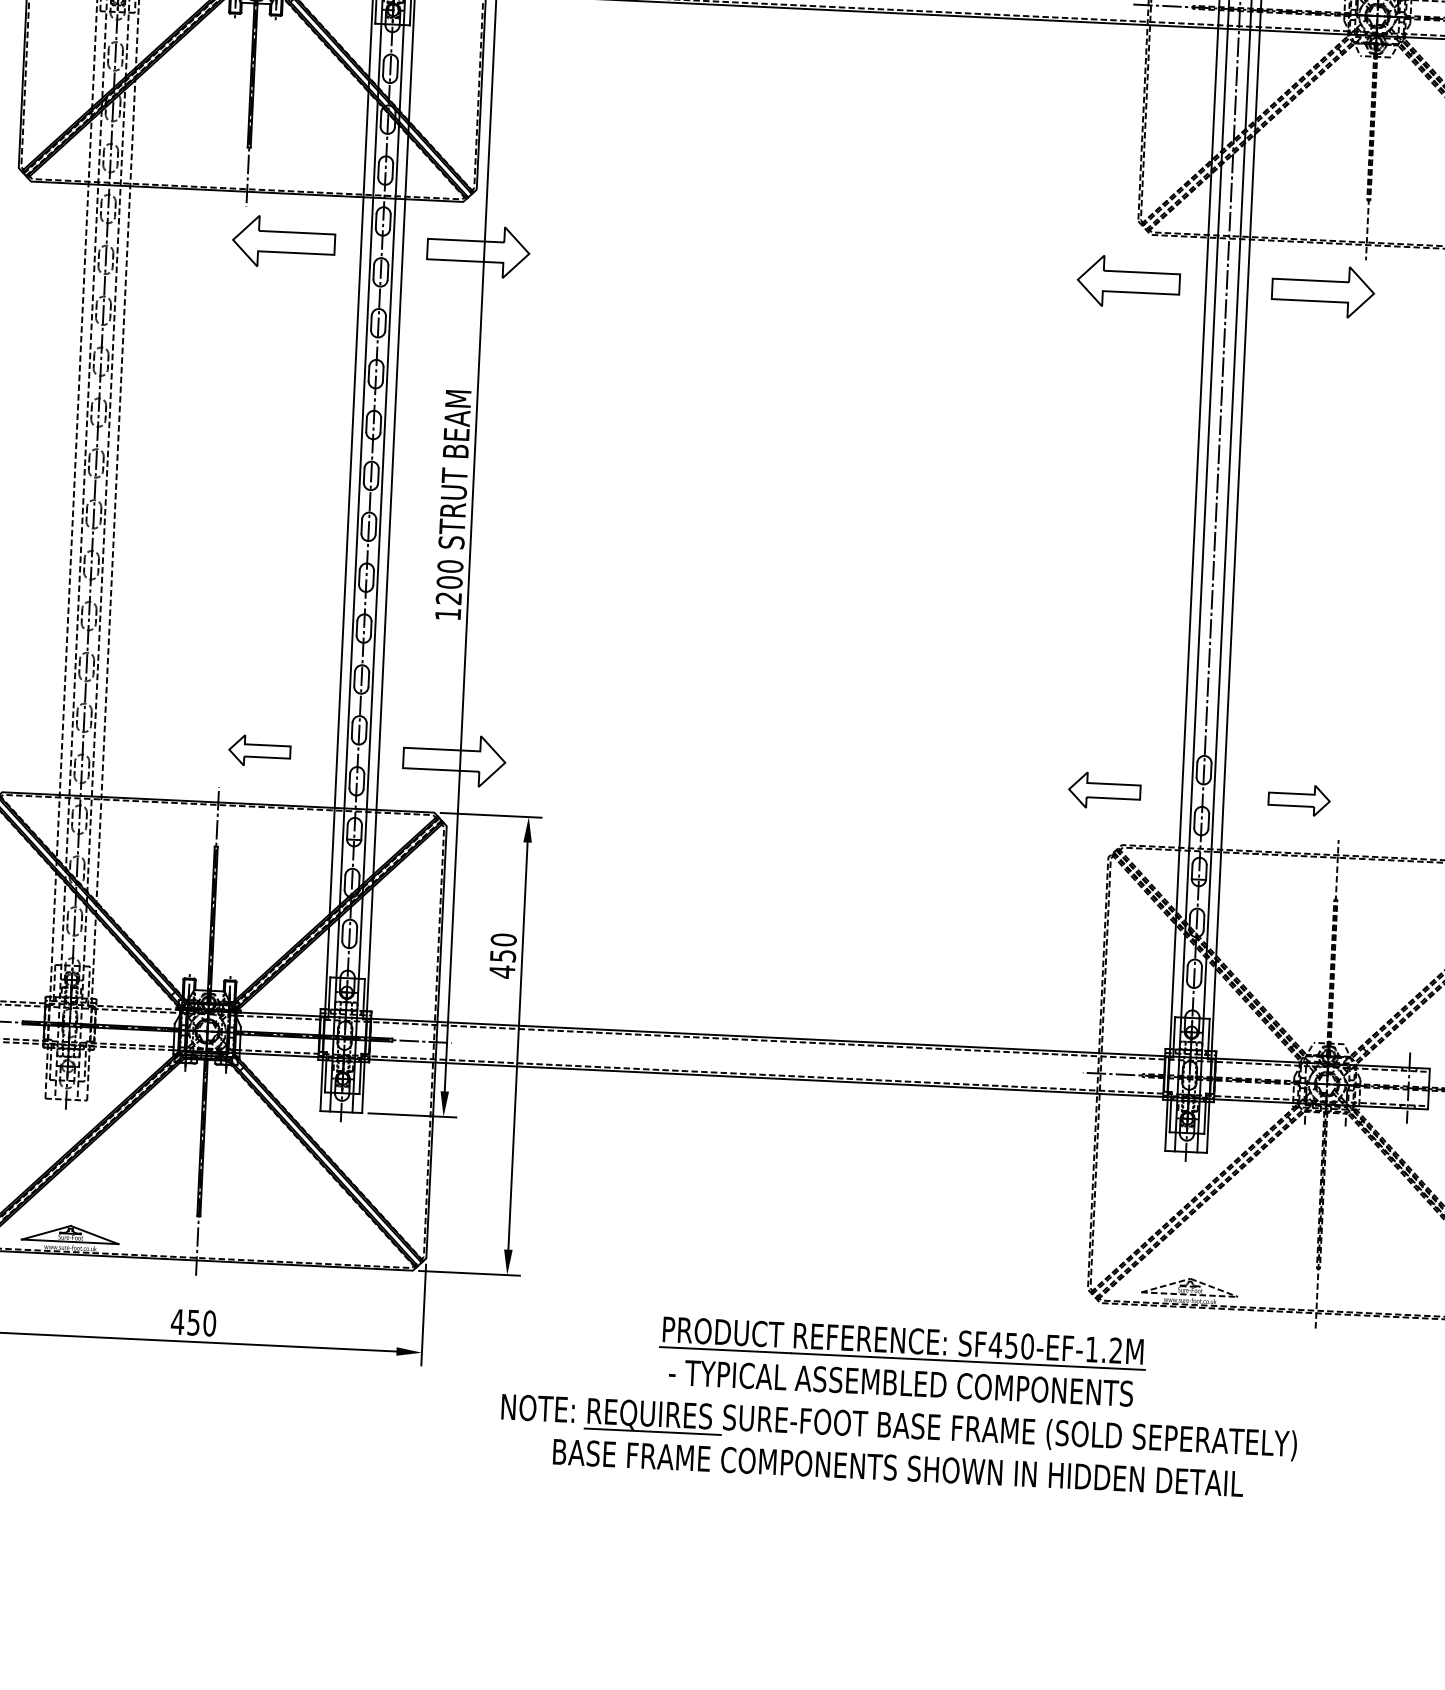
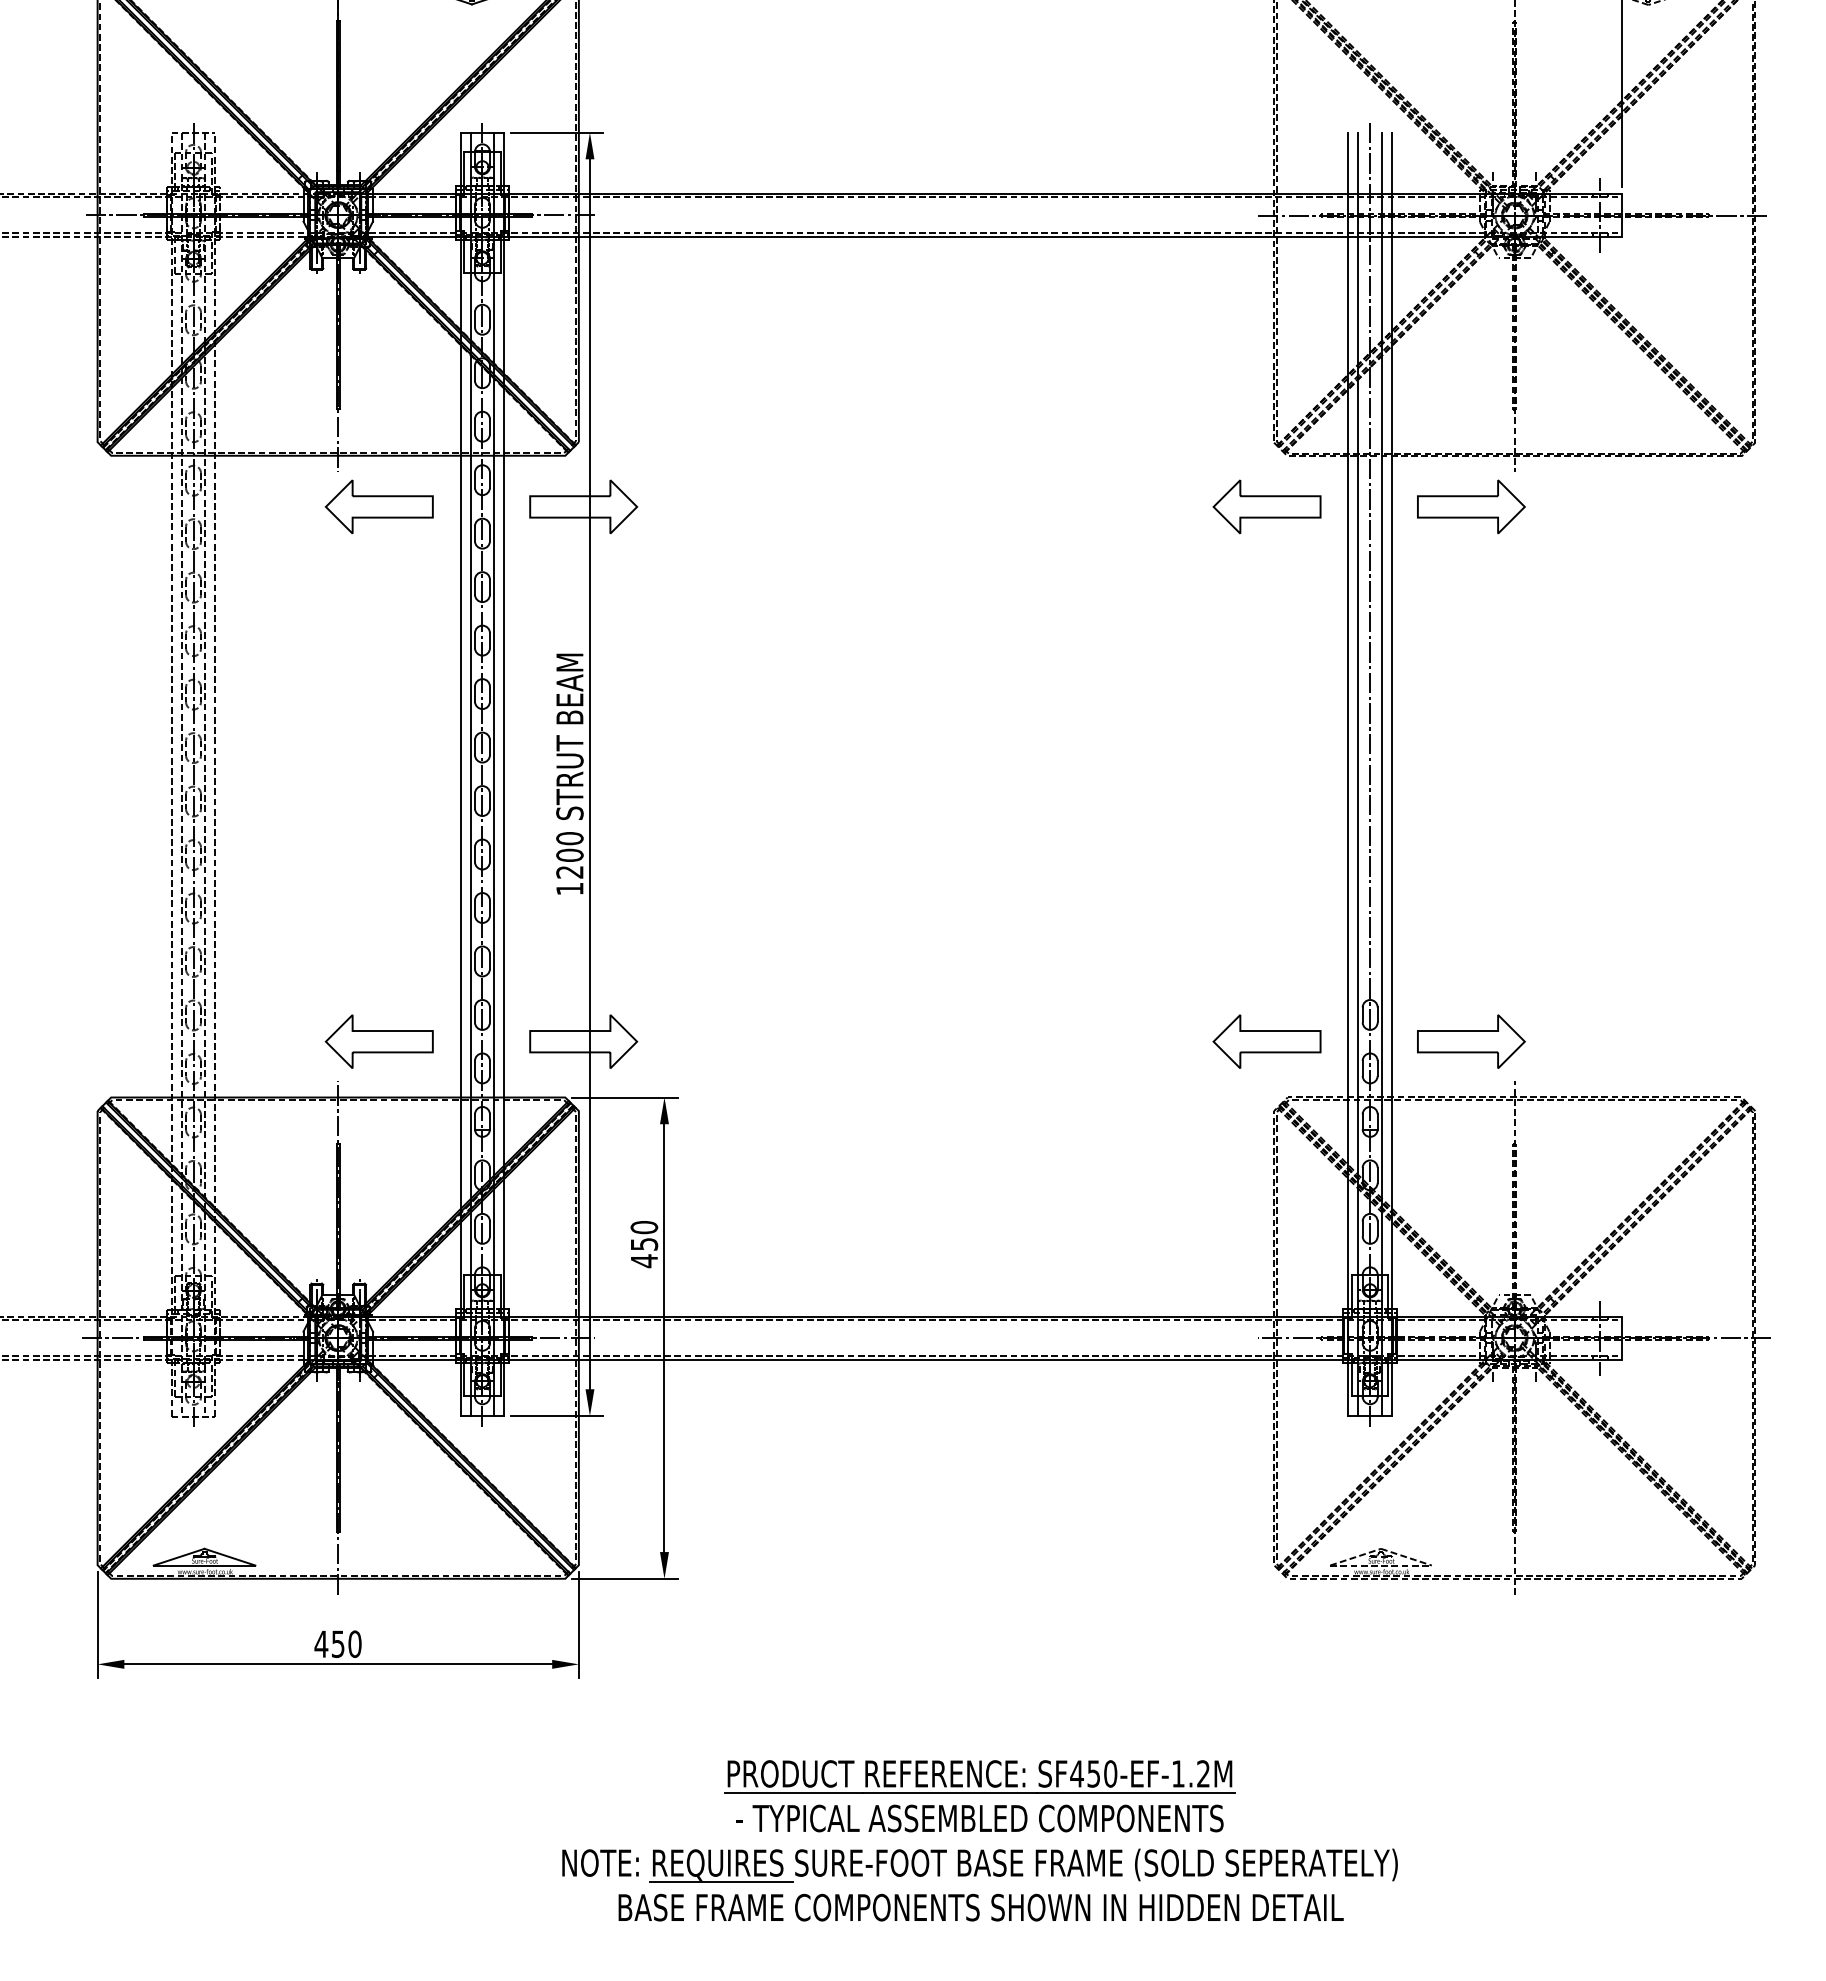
part: (259, 750) -> (378, 1041), size x1.67
part: (1104, 790) -> (1266, 1041), size x1.43
part: (1299, 800) -> (1471, 1041), size x1.67
part: (901, 1395) -> (980, 1831), moved

